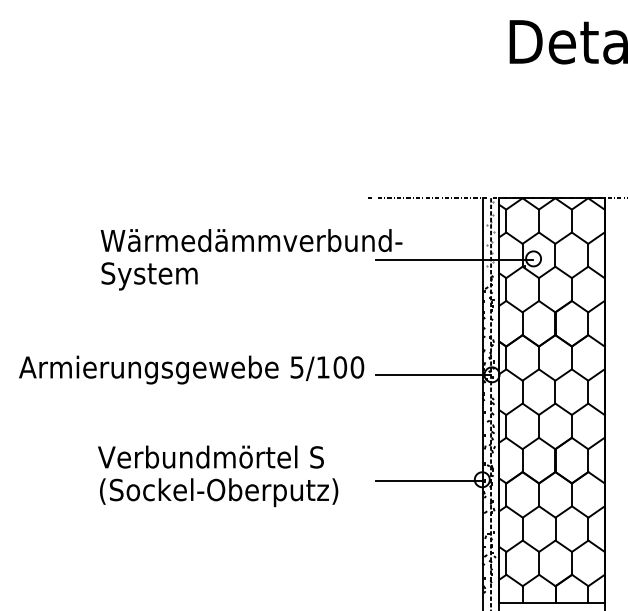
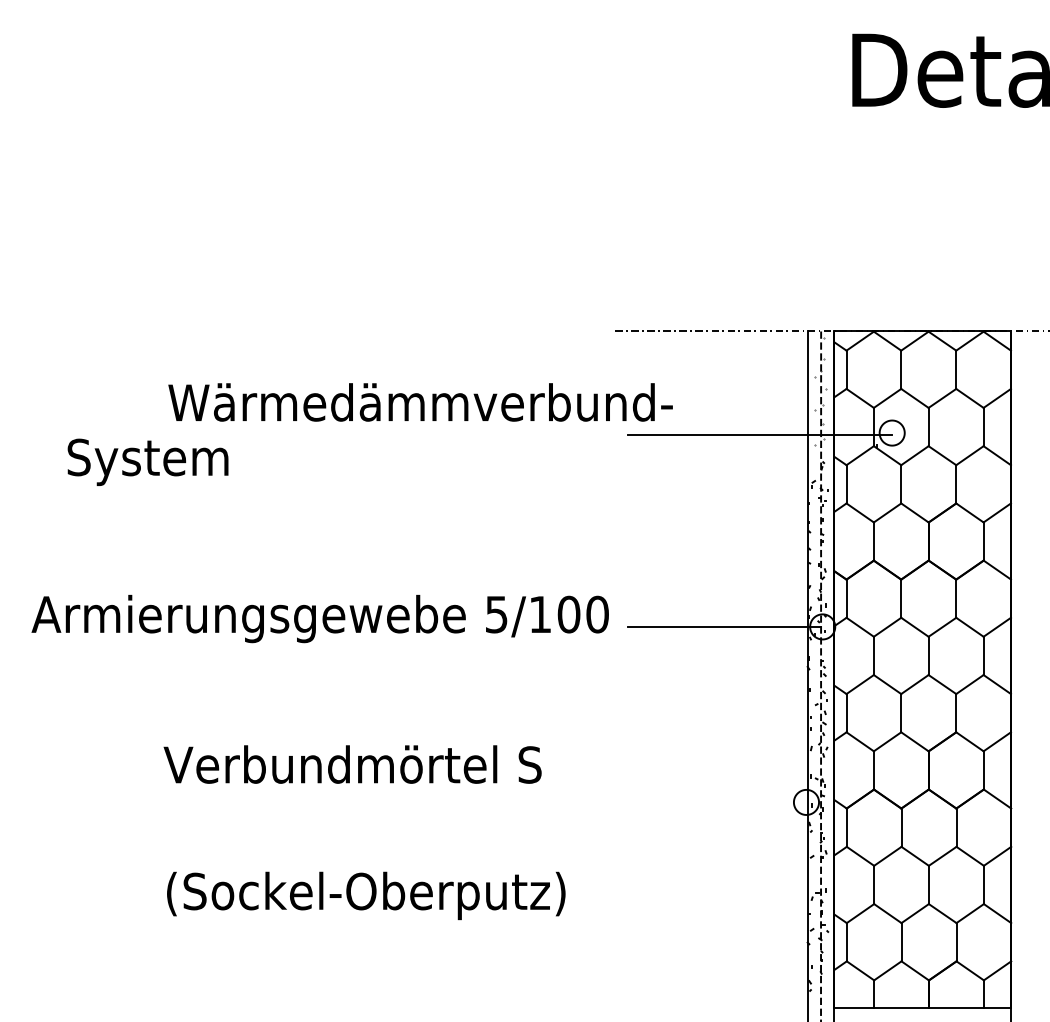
text: (149, 276) -> (147, 462), moved
line: (428, 480) -> (716, 803), removed
text: (219, 492) -> (366, 895), moved

